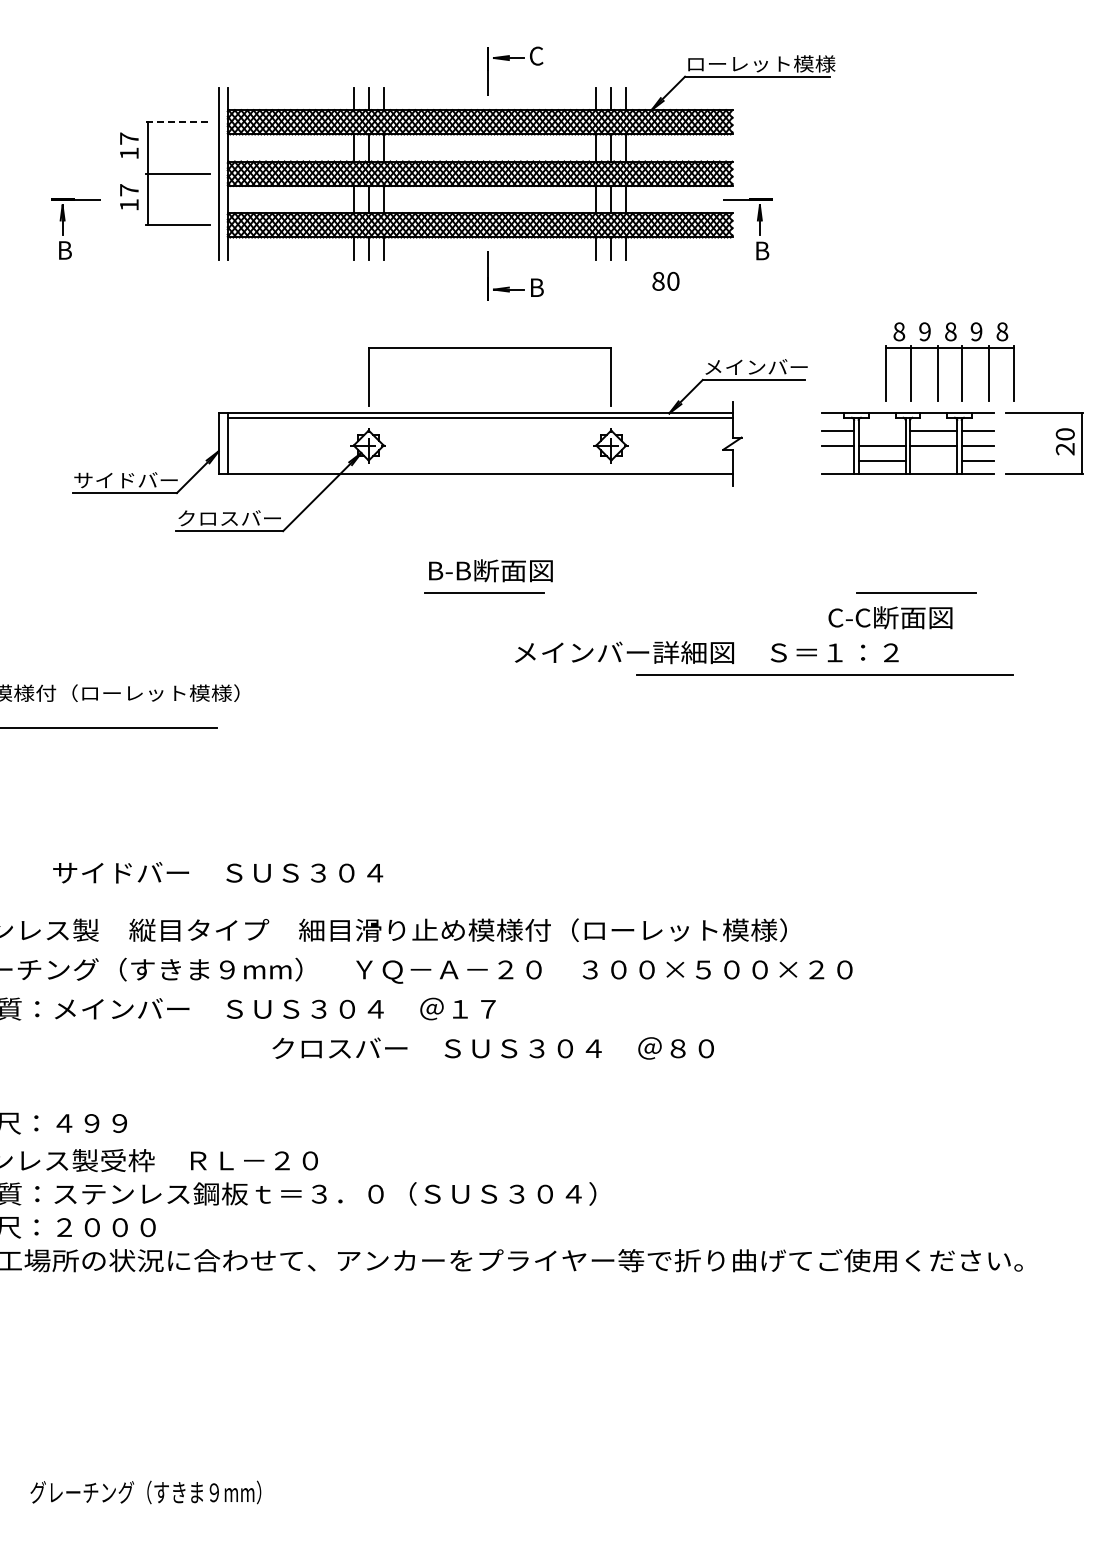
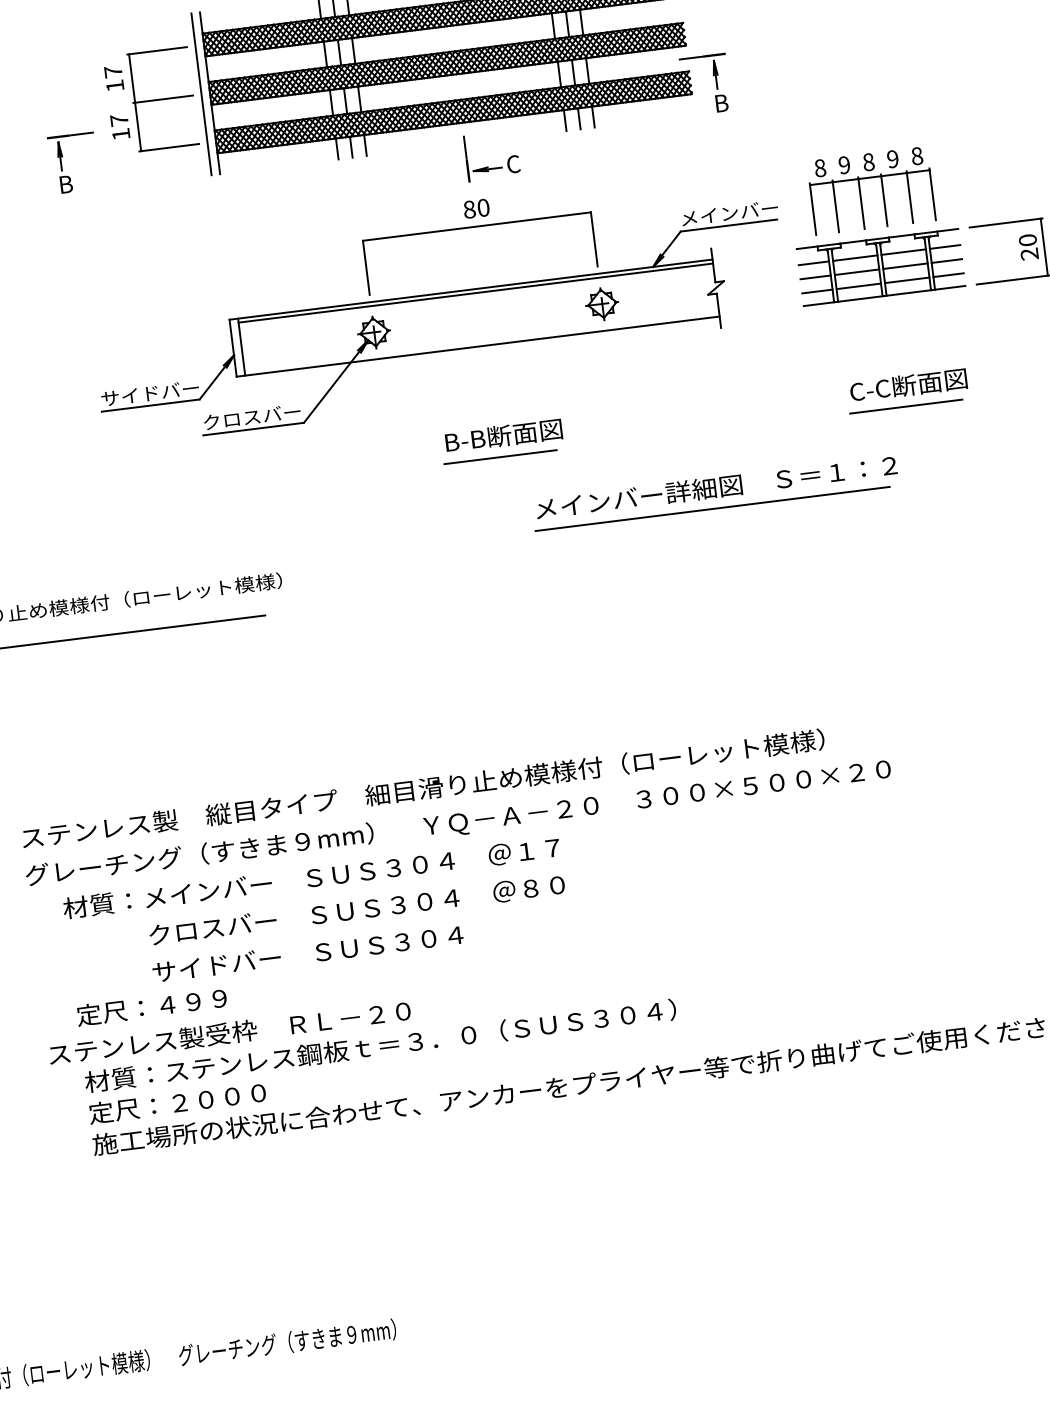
line: (177, 122) -> (156, 51), dashed -> solid
text: (665, 281) -> (476, 208), moved
text: (536, 287) -> (513, 164), B -> C
part: (938, 361) -> (860, 191), moved
line: (881, 430) -> (854, 258), added
line: (838, 460) -> (817, 291), added
line: (933, 460) -> (907, 280), added
text: (890, 617) -> (908, 385), moved
line: (824, 674) -> (712, 508), moved
text: (218, 872) -> (308, 953), moved
text: (492, 1048) -> (356, 910), moved

